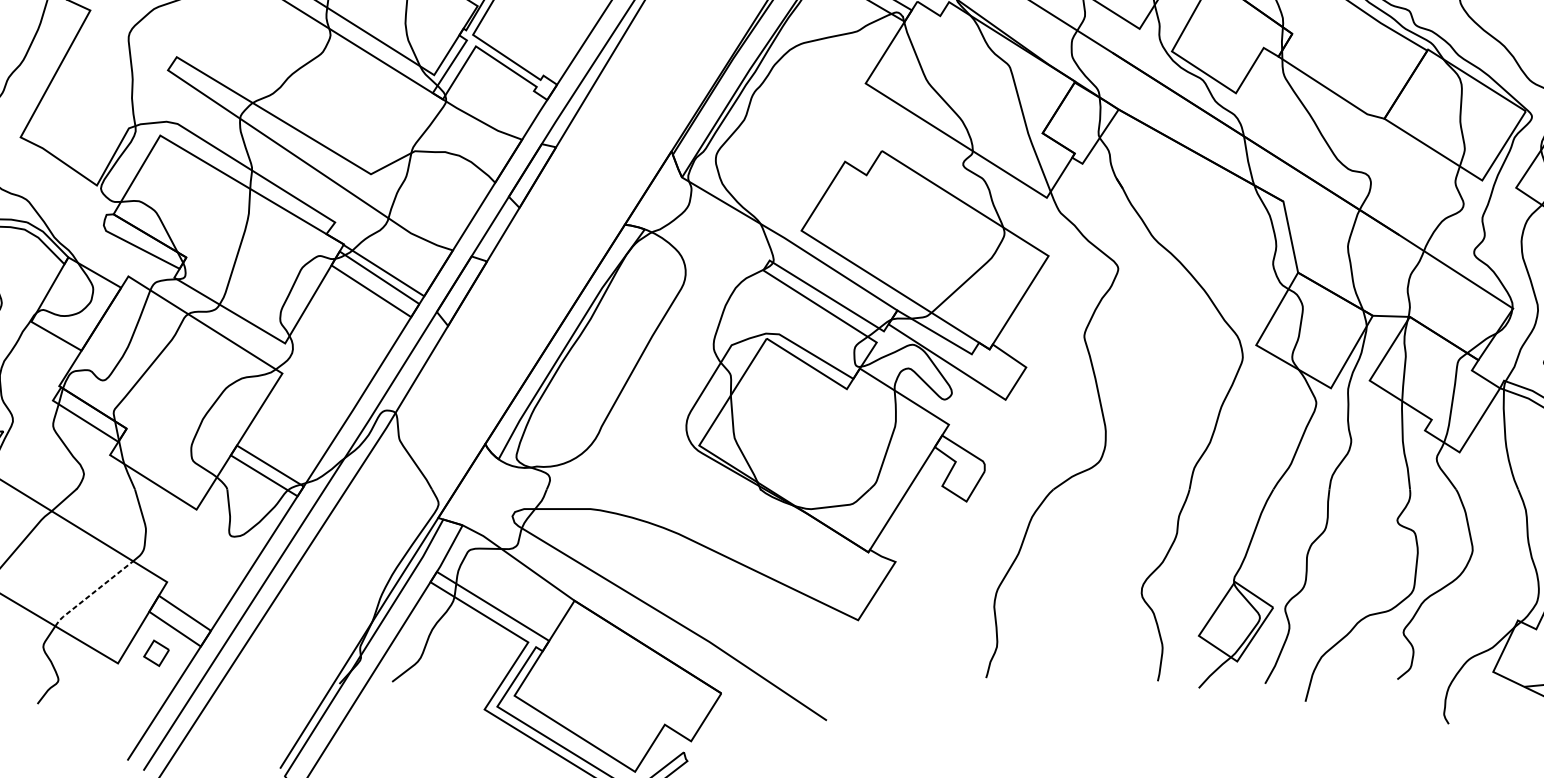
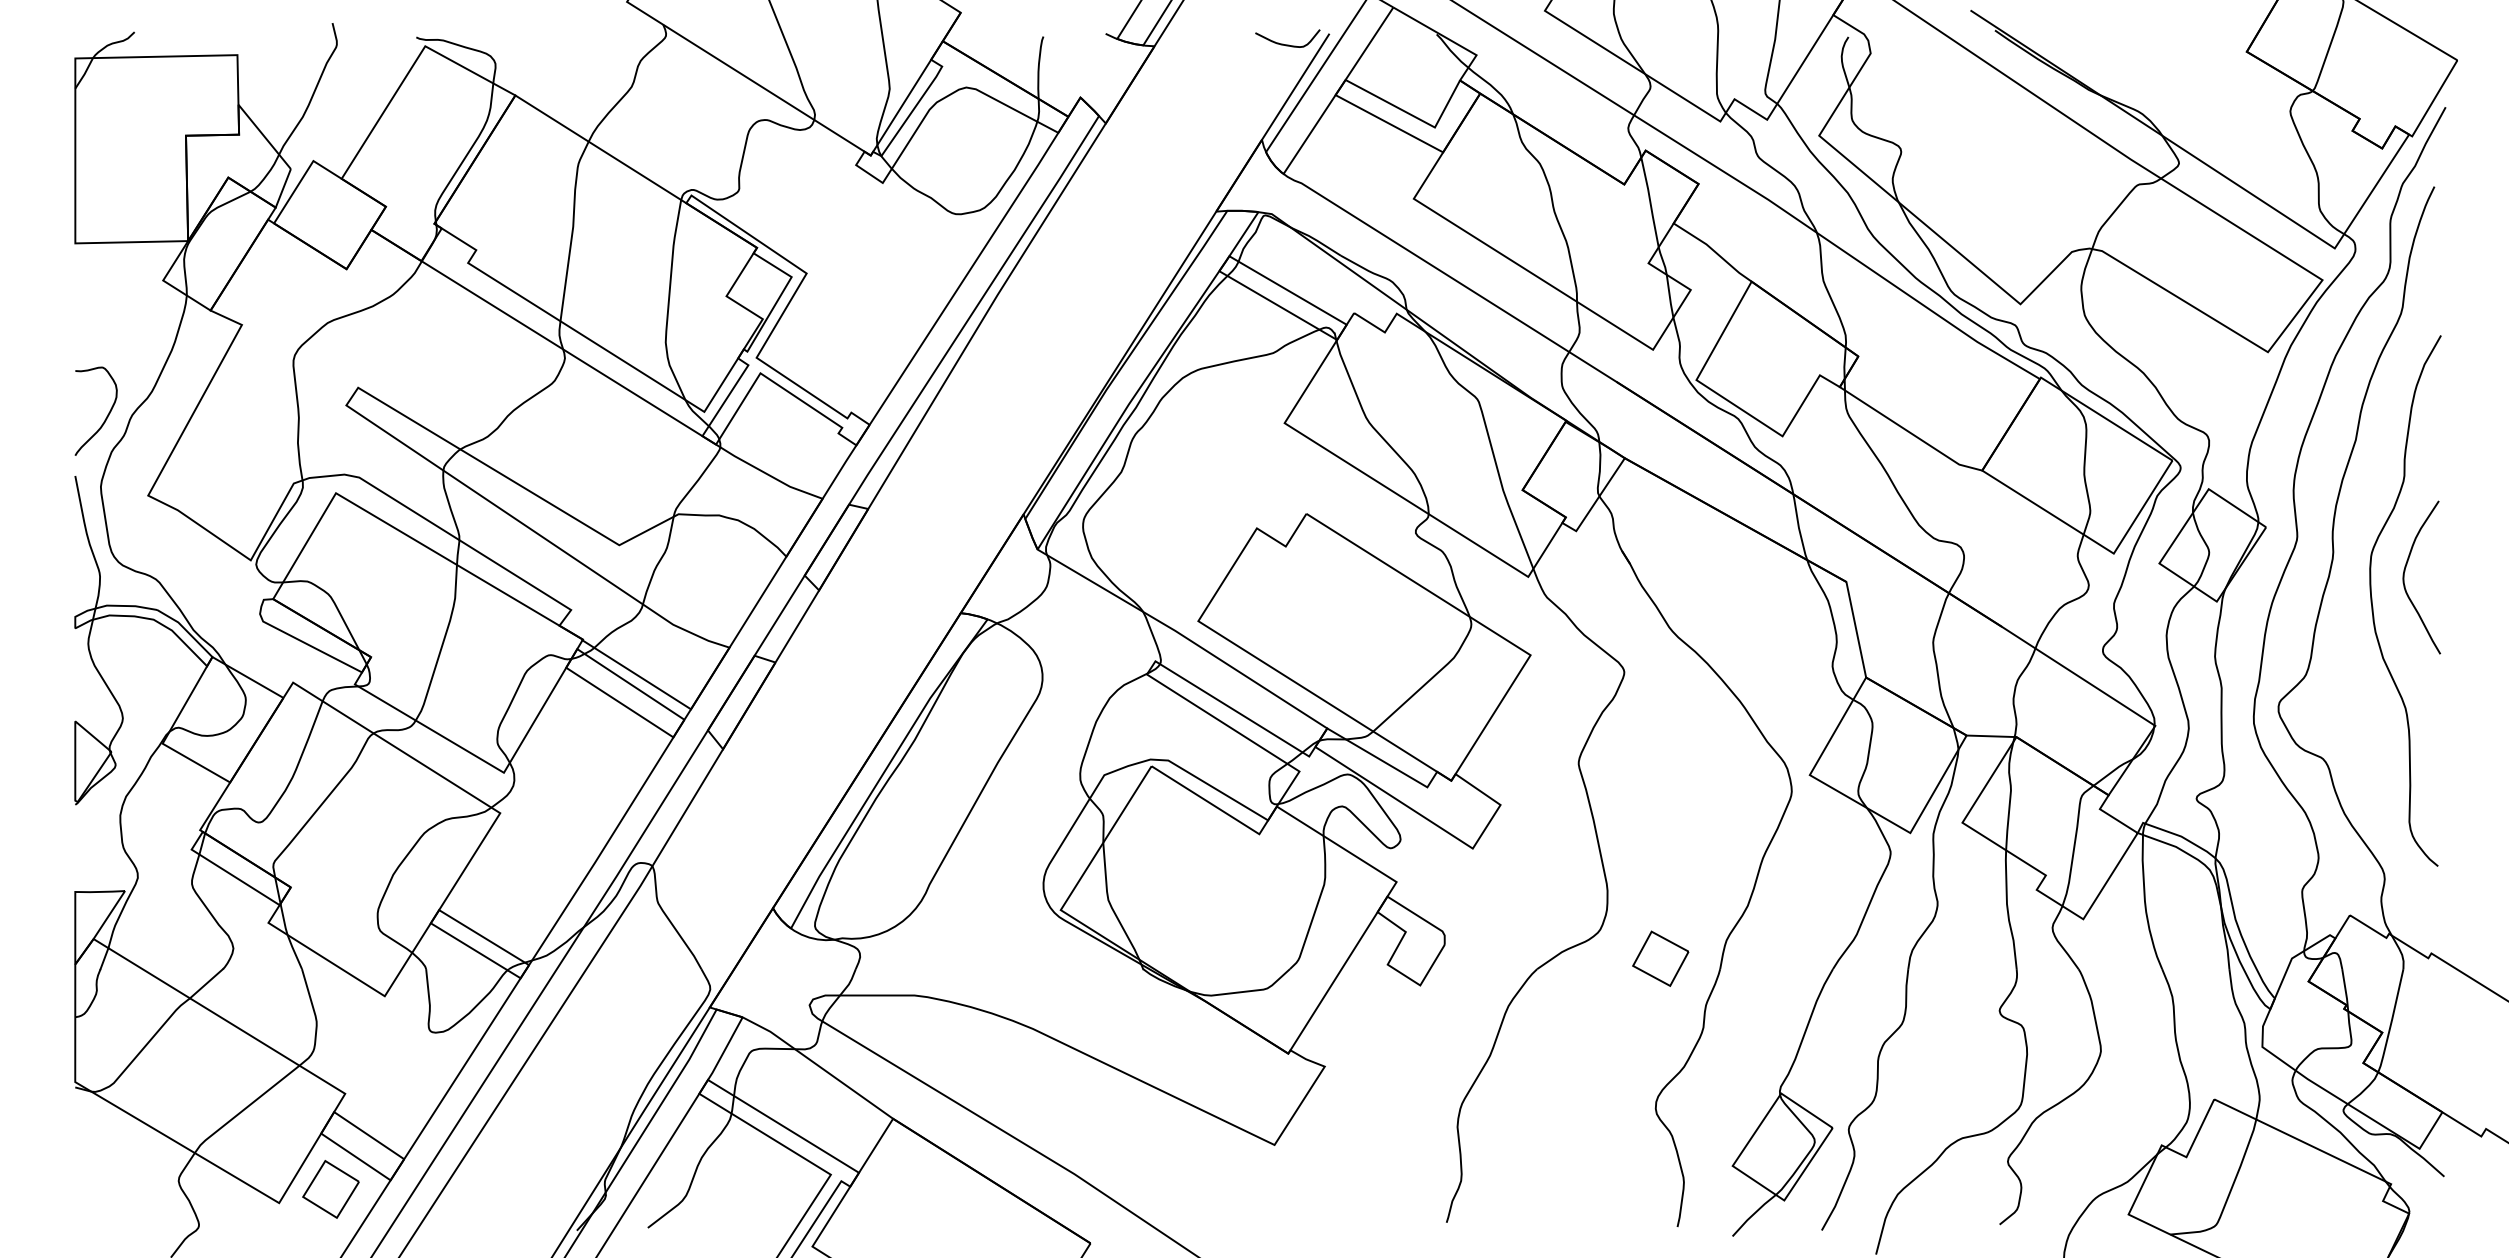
part: (1145, 481) -> (1660, 958), added
line: (93, 593) -> (245, 1108), dashed -> solid
part: (156, 653) -> (330, 1189), size x1.67

